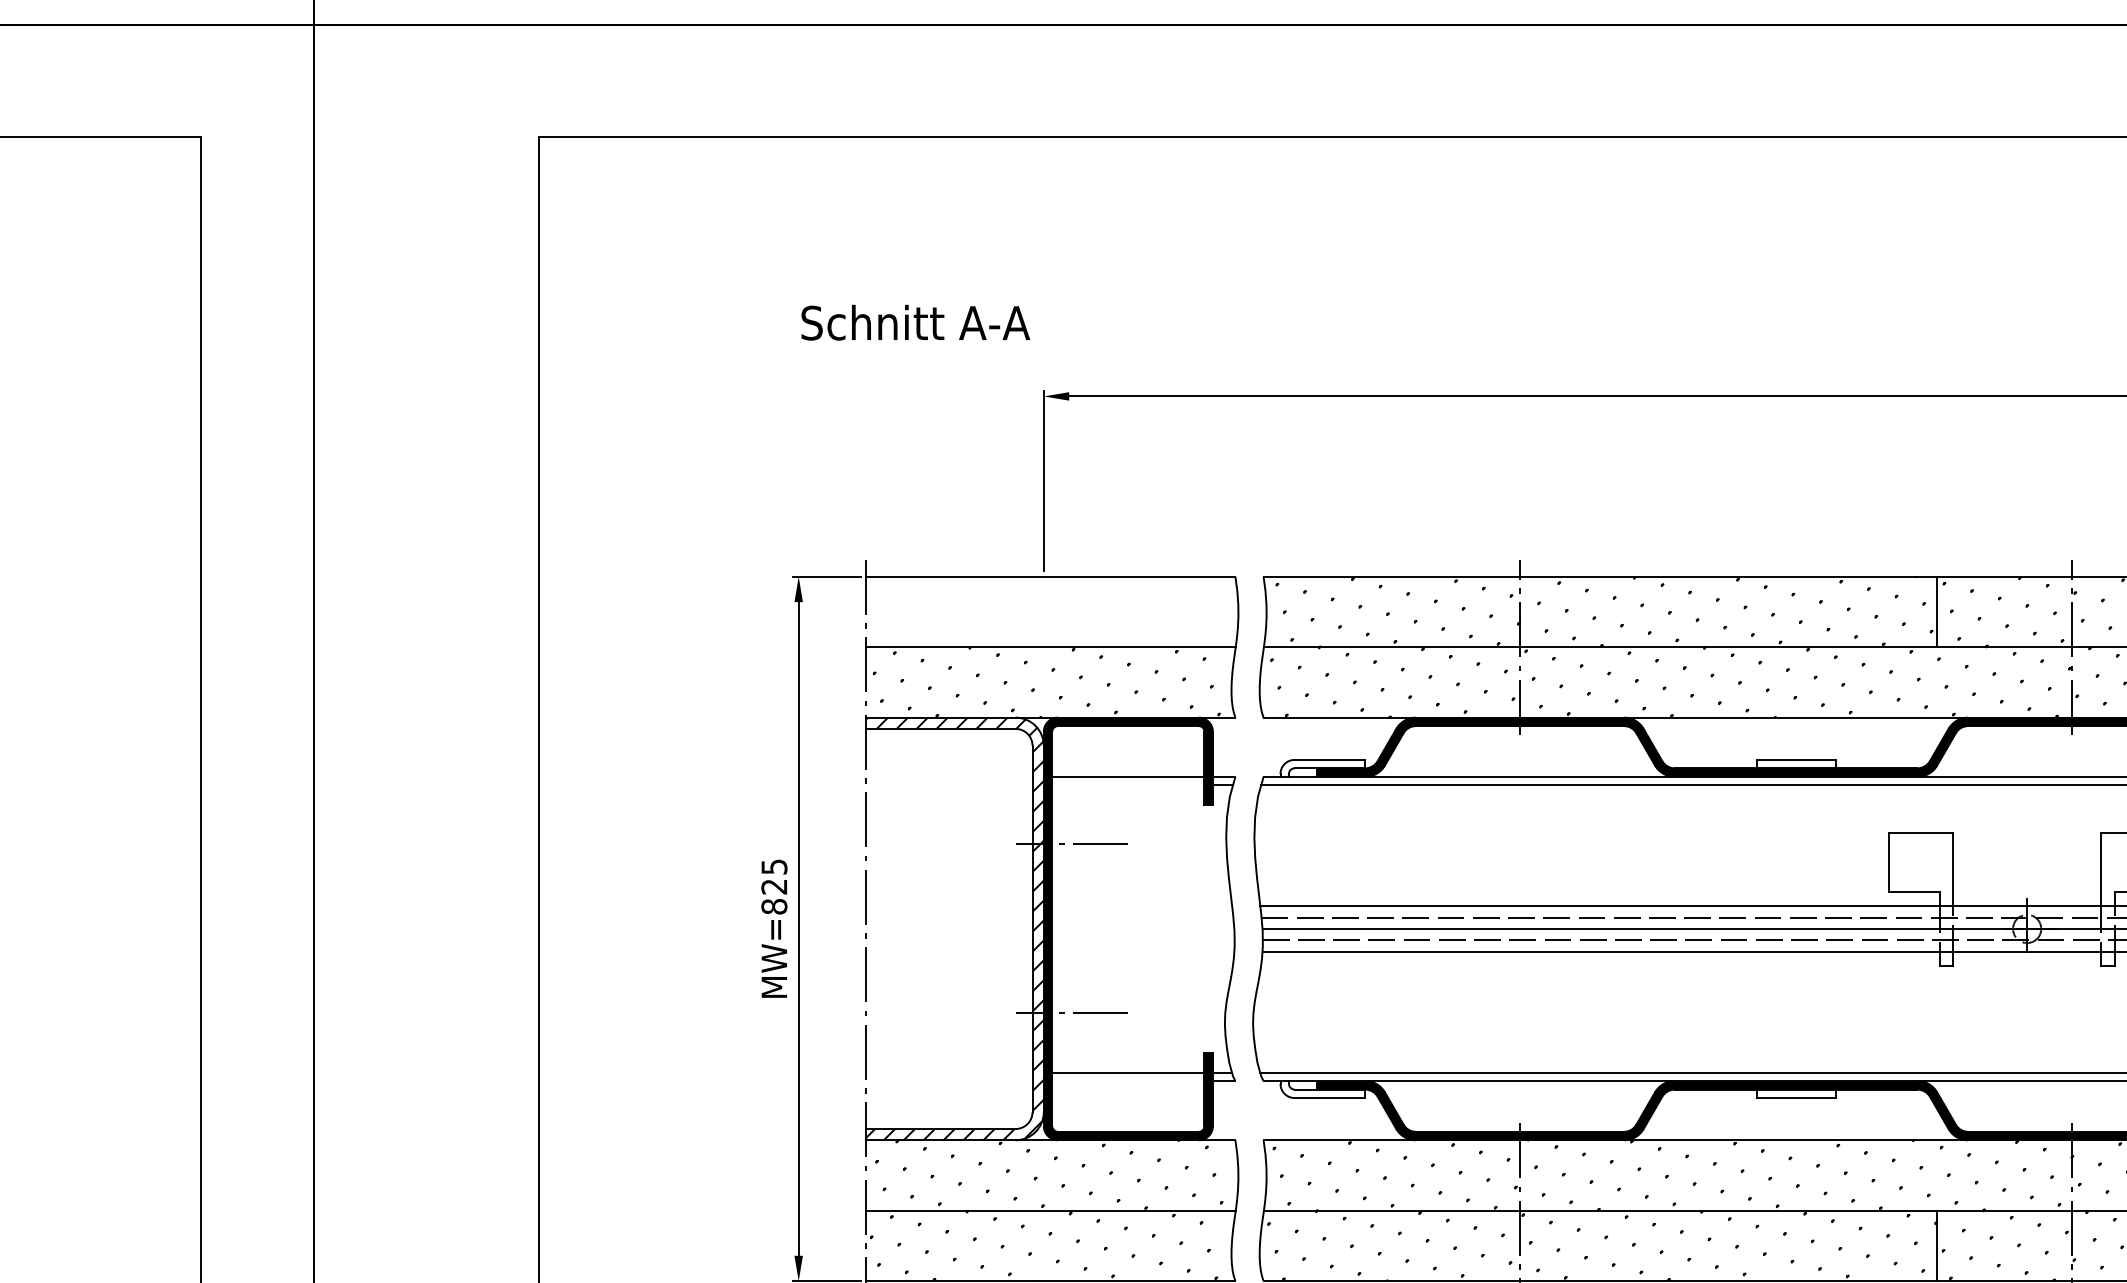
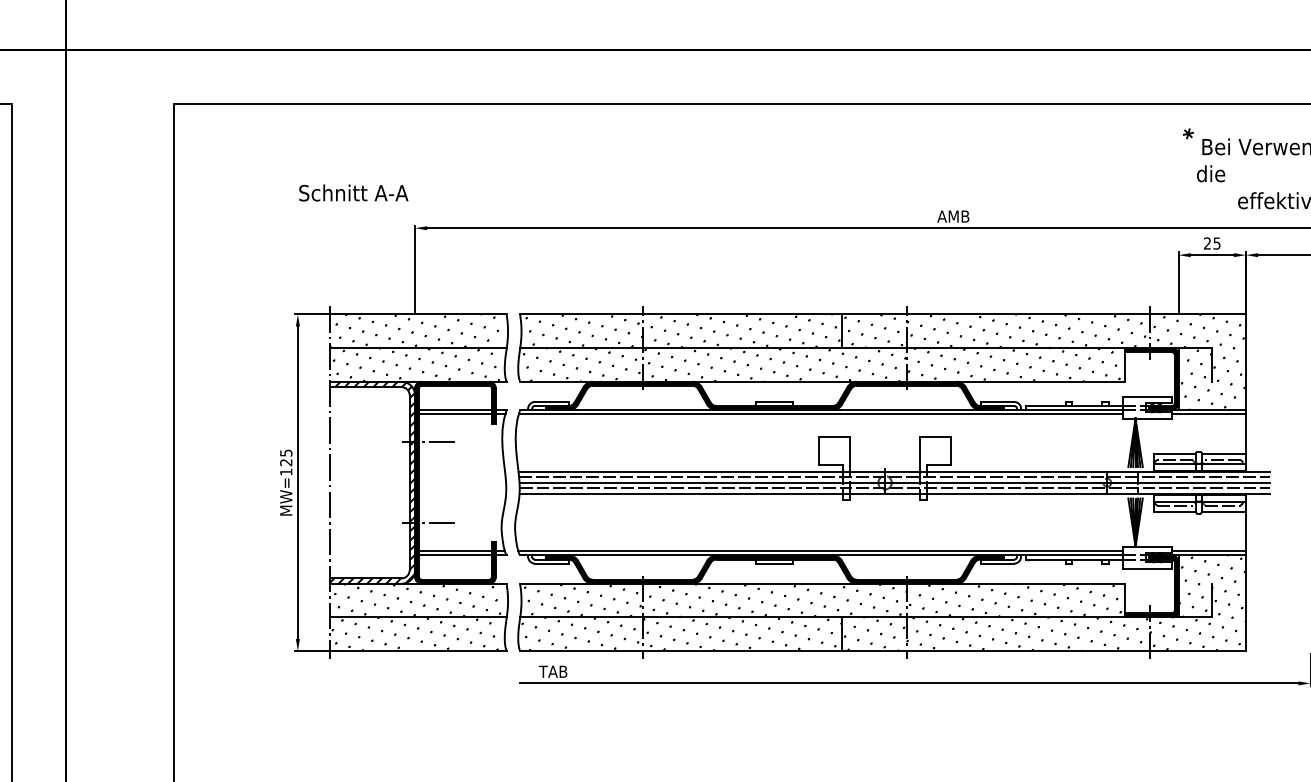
hatch: (1042, 612) -> (414, 331), added
line: (1128, 786) -> (455, 414), added
text: (774, 905) -> (286, 471), MW=825 -> MW=125
line: (1128, 1081) -> (455, 555), added

